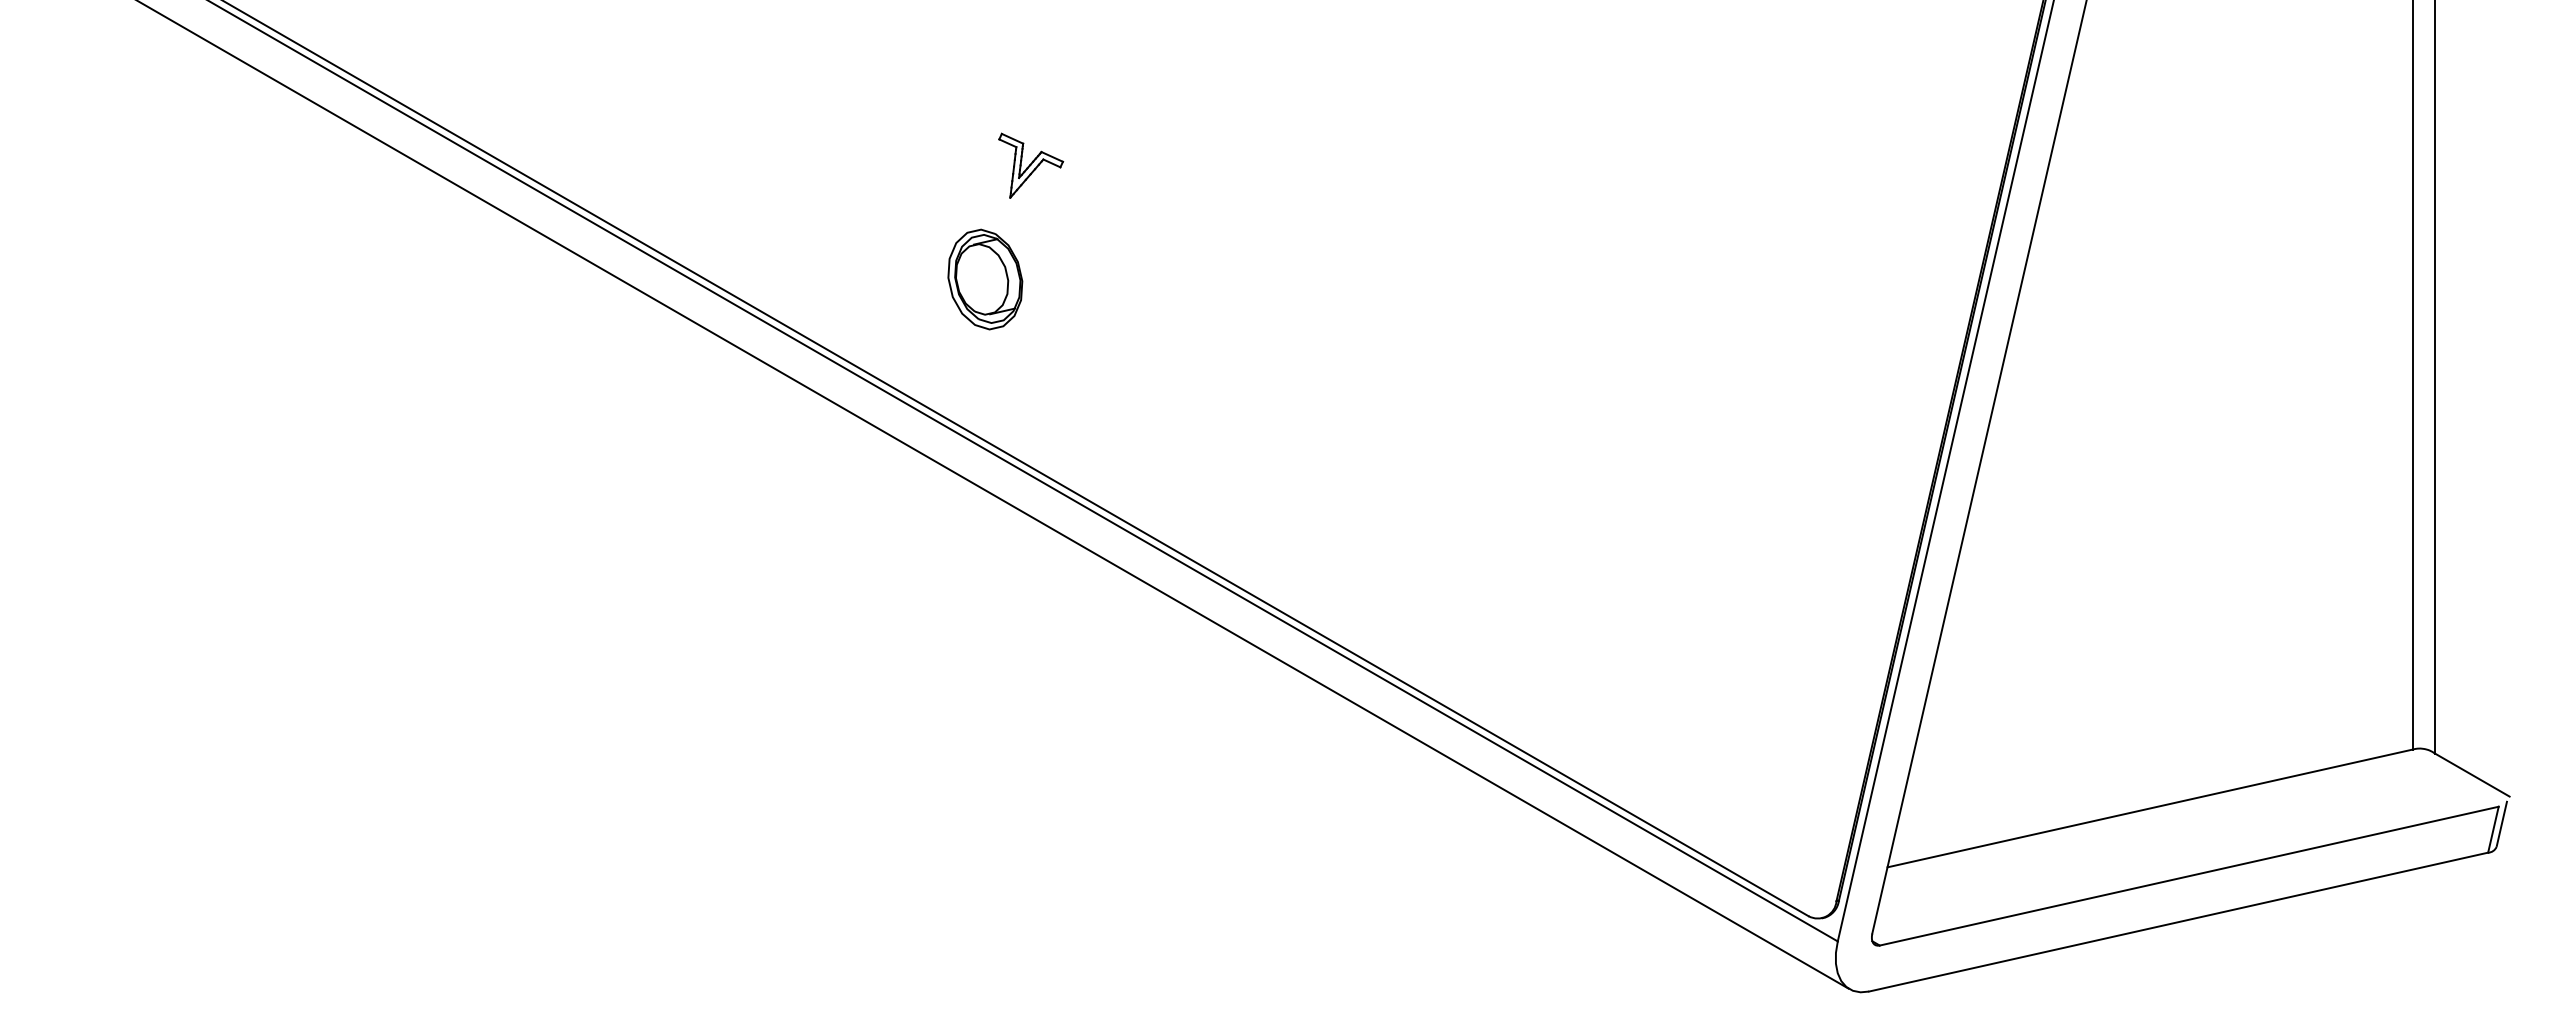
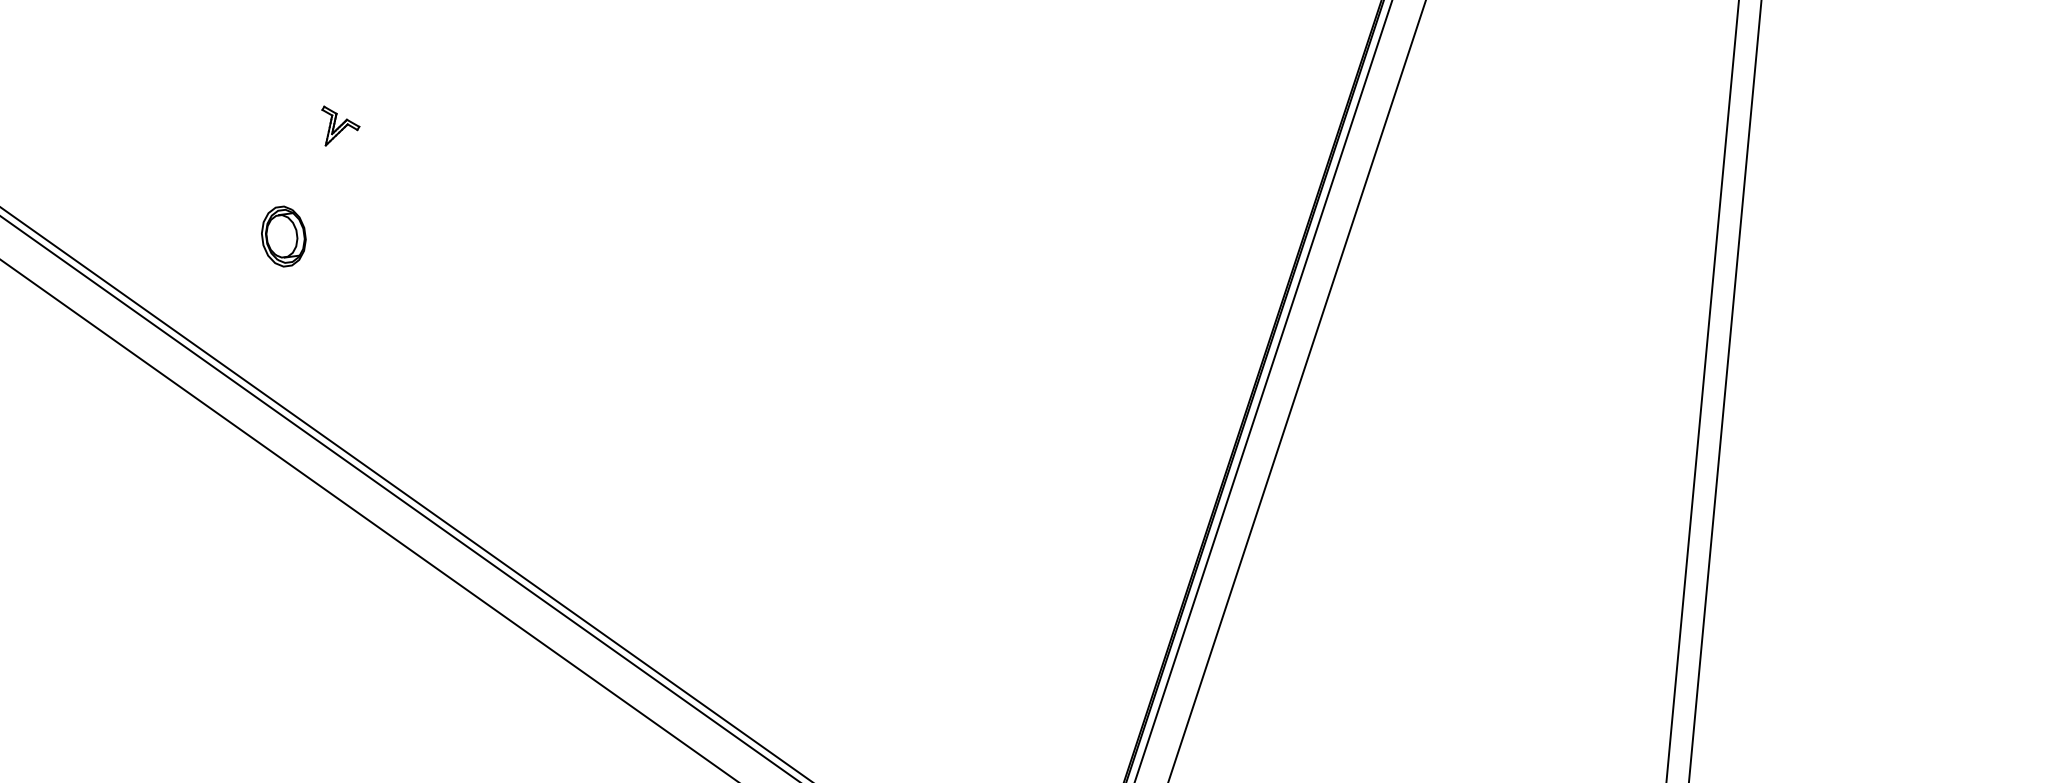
part: (1031, 165) -> (340, 127), size x0.6
part: (985, 279) -> (283, 236), size x0.6

